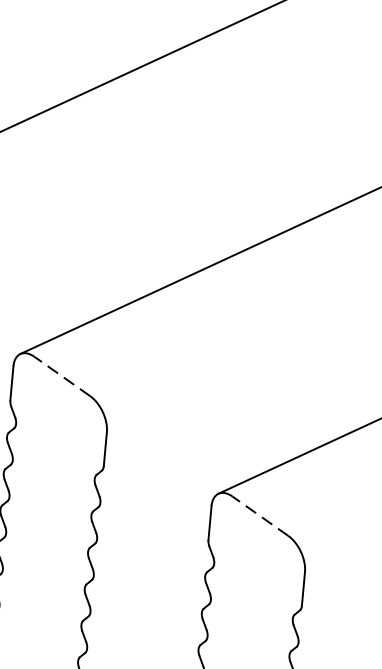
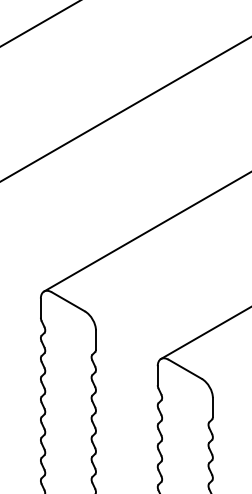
line: (62, 375) -> (68, 301), dashed -> solid
line: (258, 516) -> (184, 369), dashed -> solid

